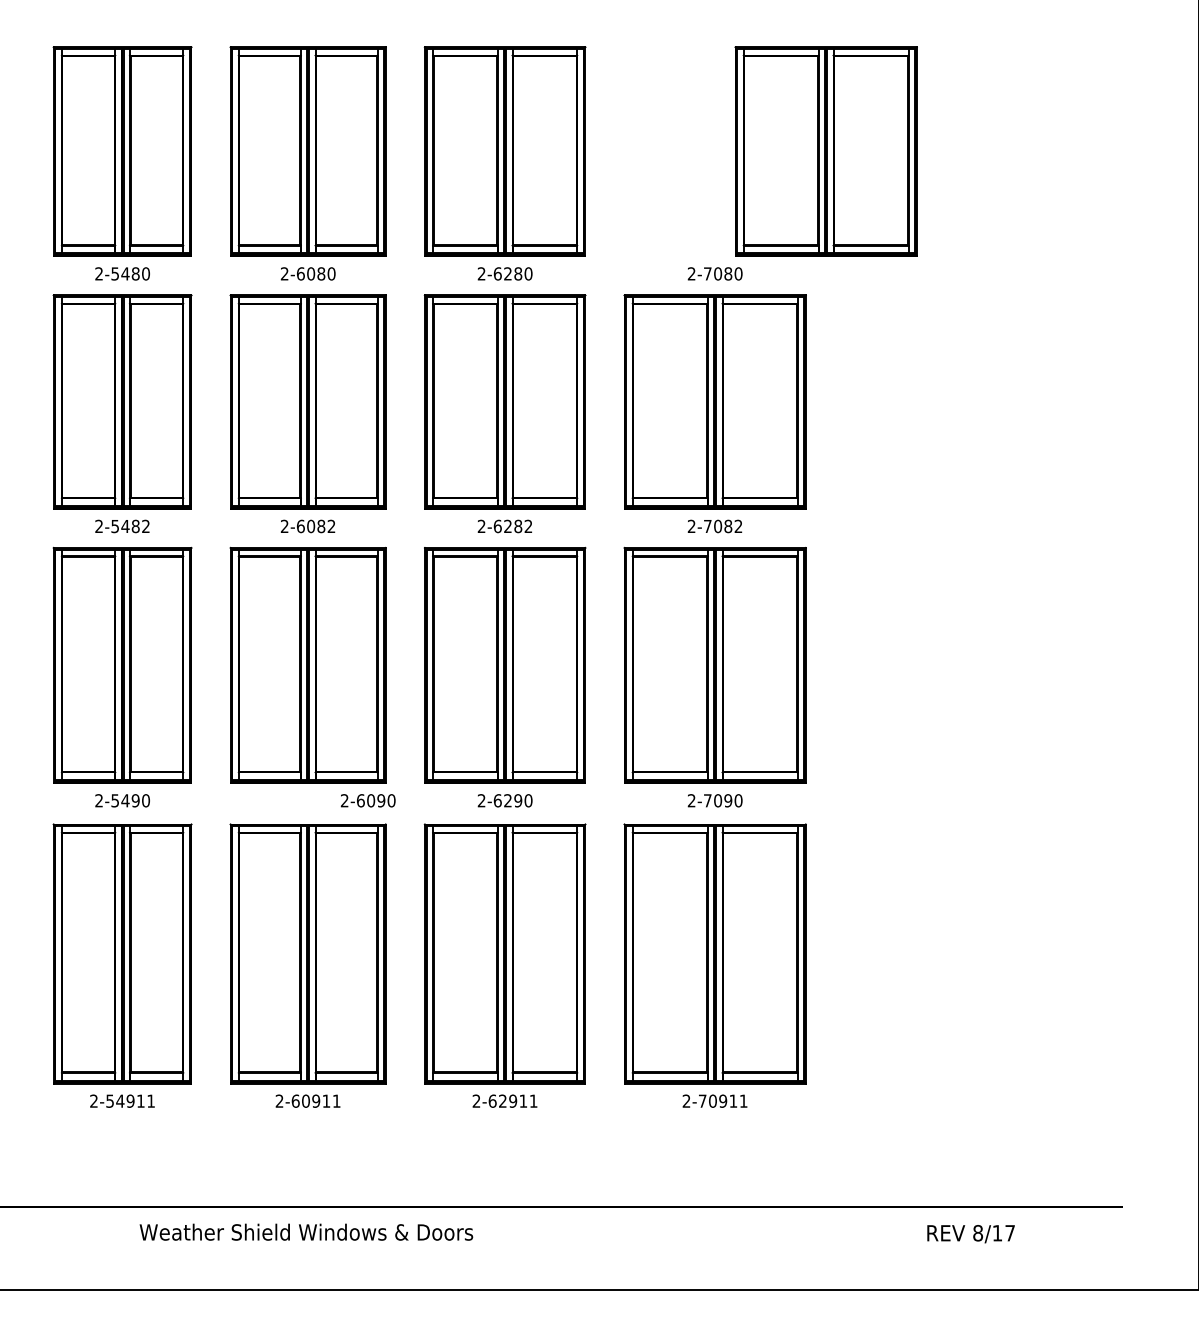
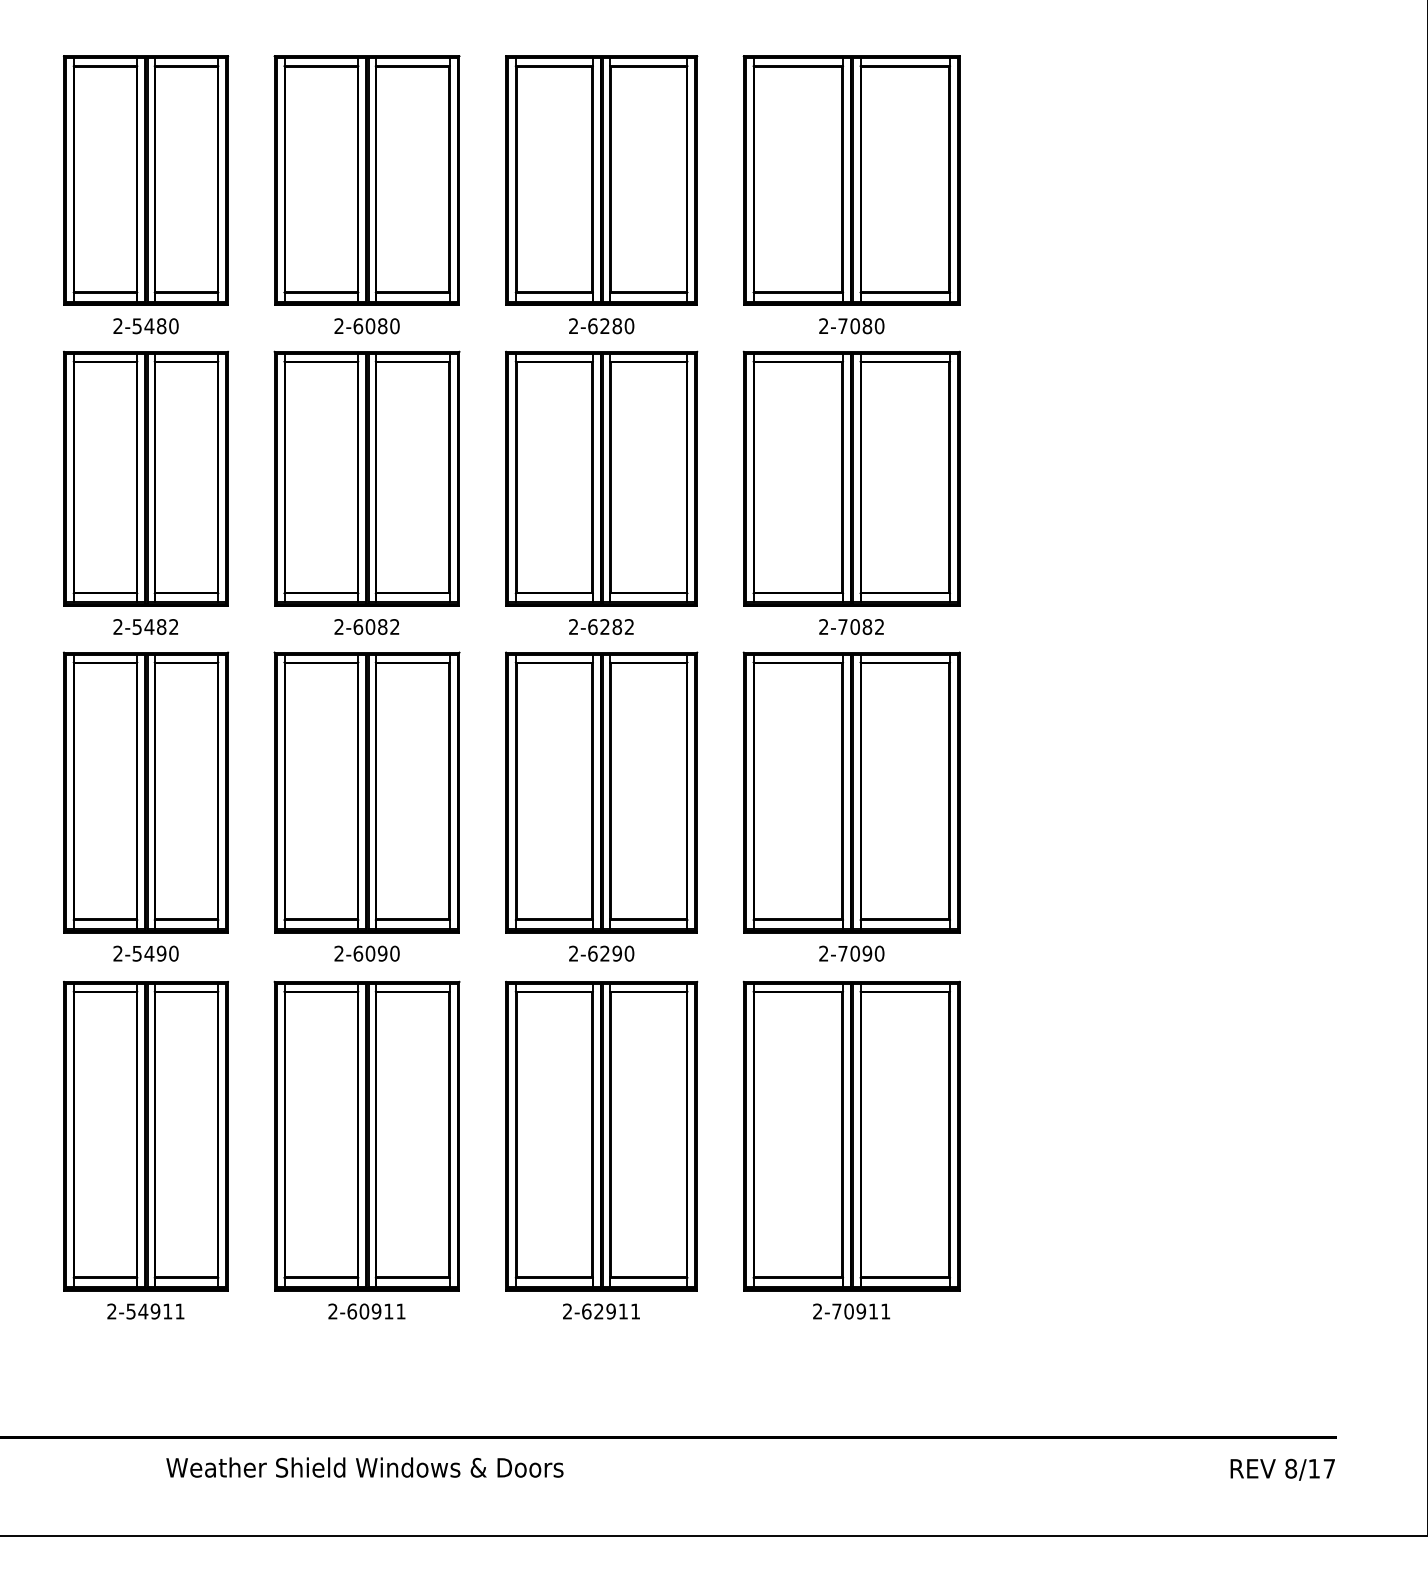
part: (825, 151) -> (850, 180), moved
text: (367, 800) -> (366, 953), moved
text: (970, 1234) -> (1282, 1470), moved

